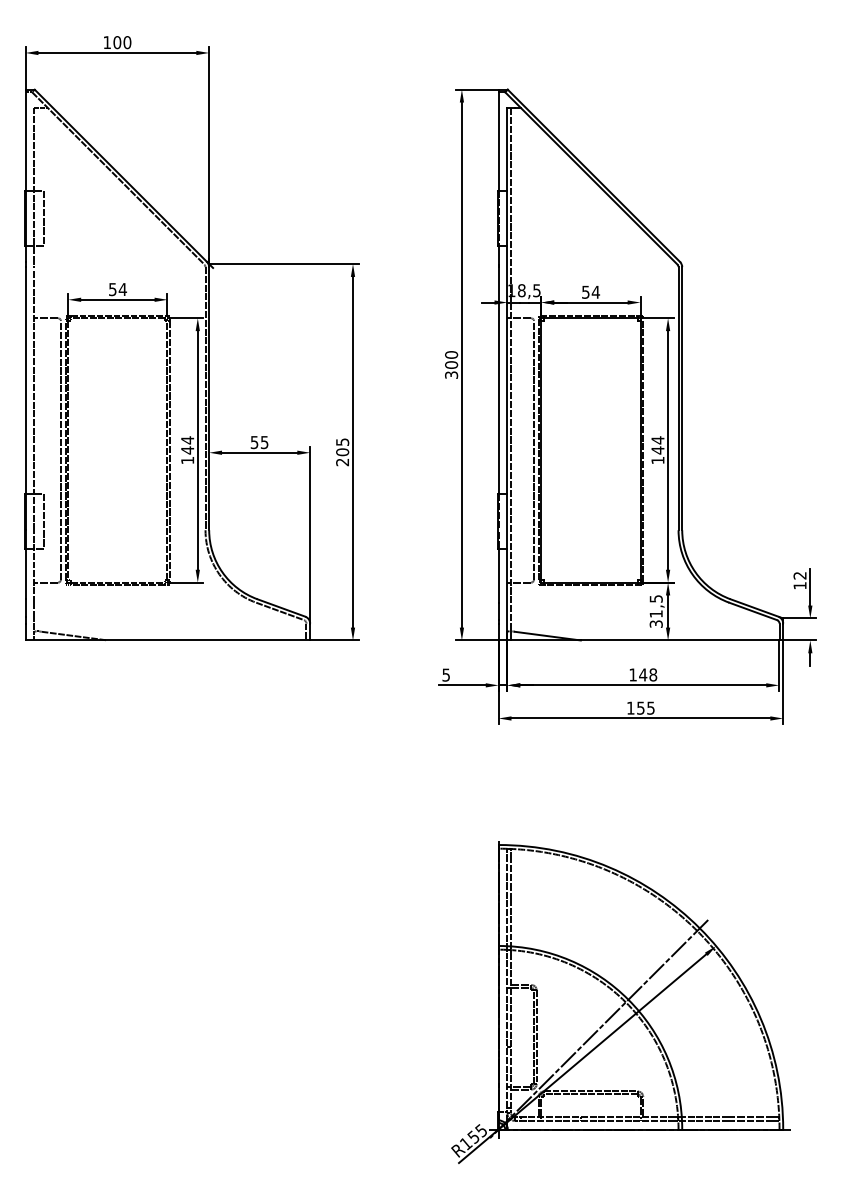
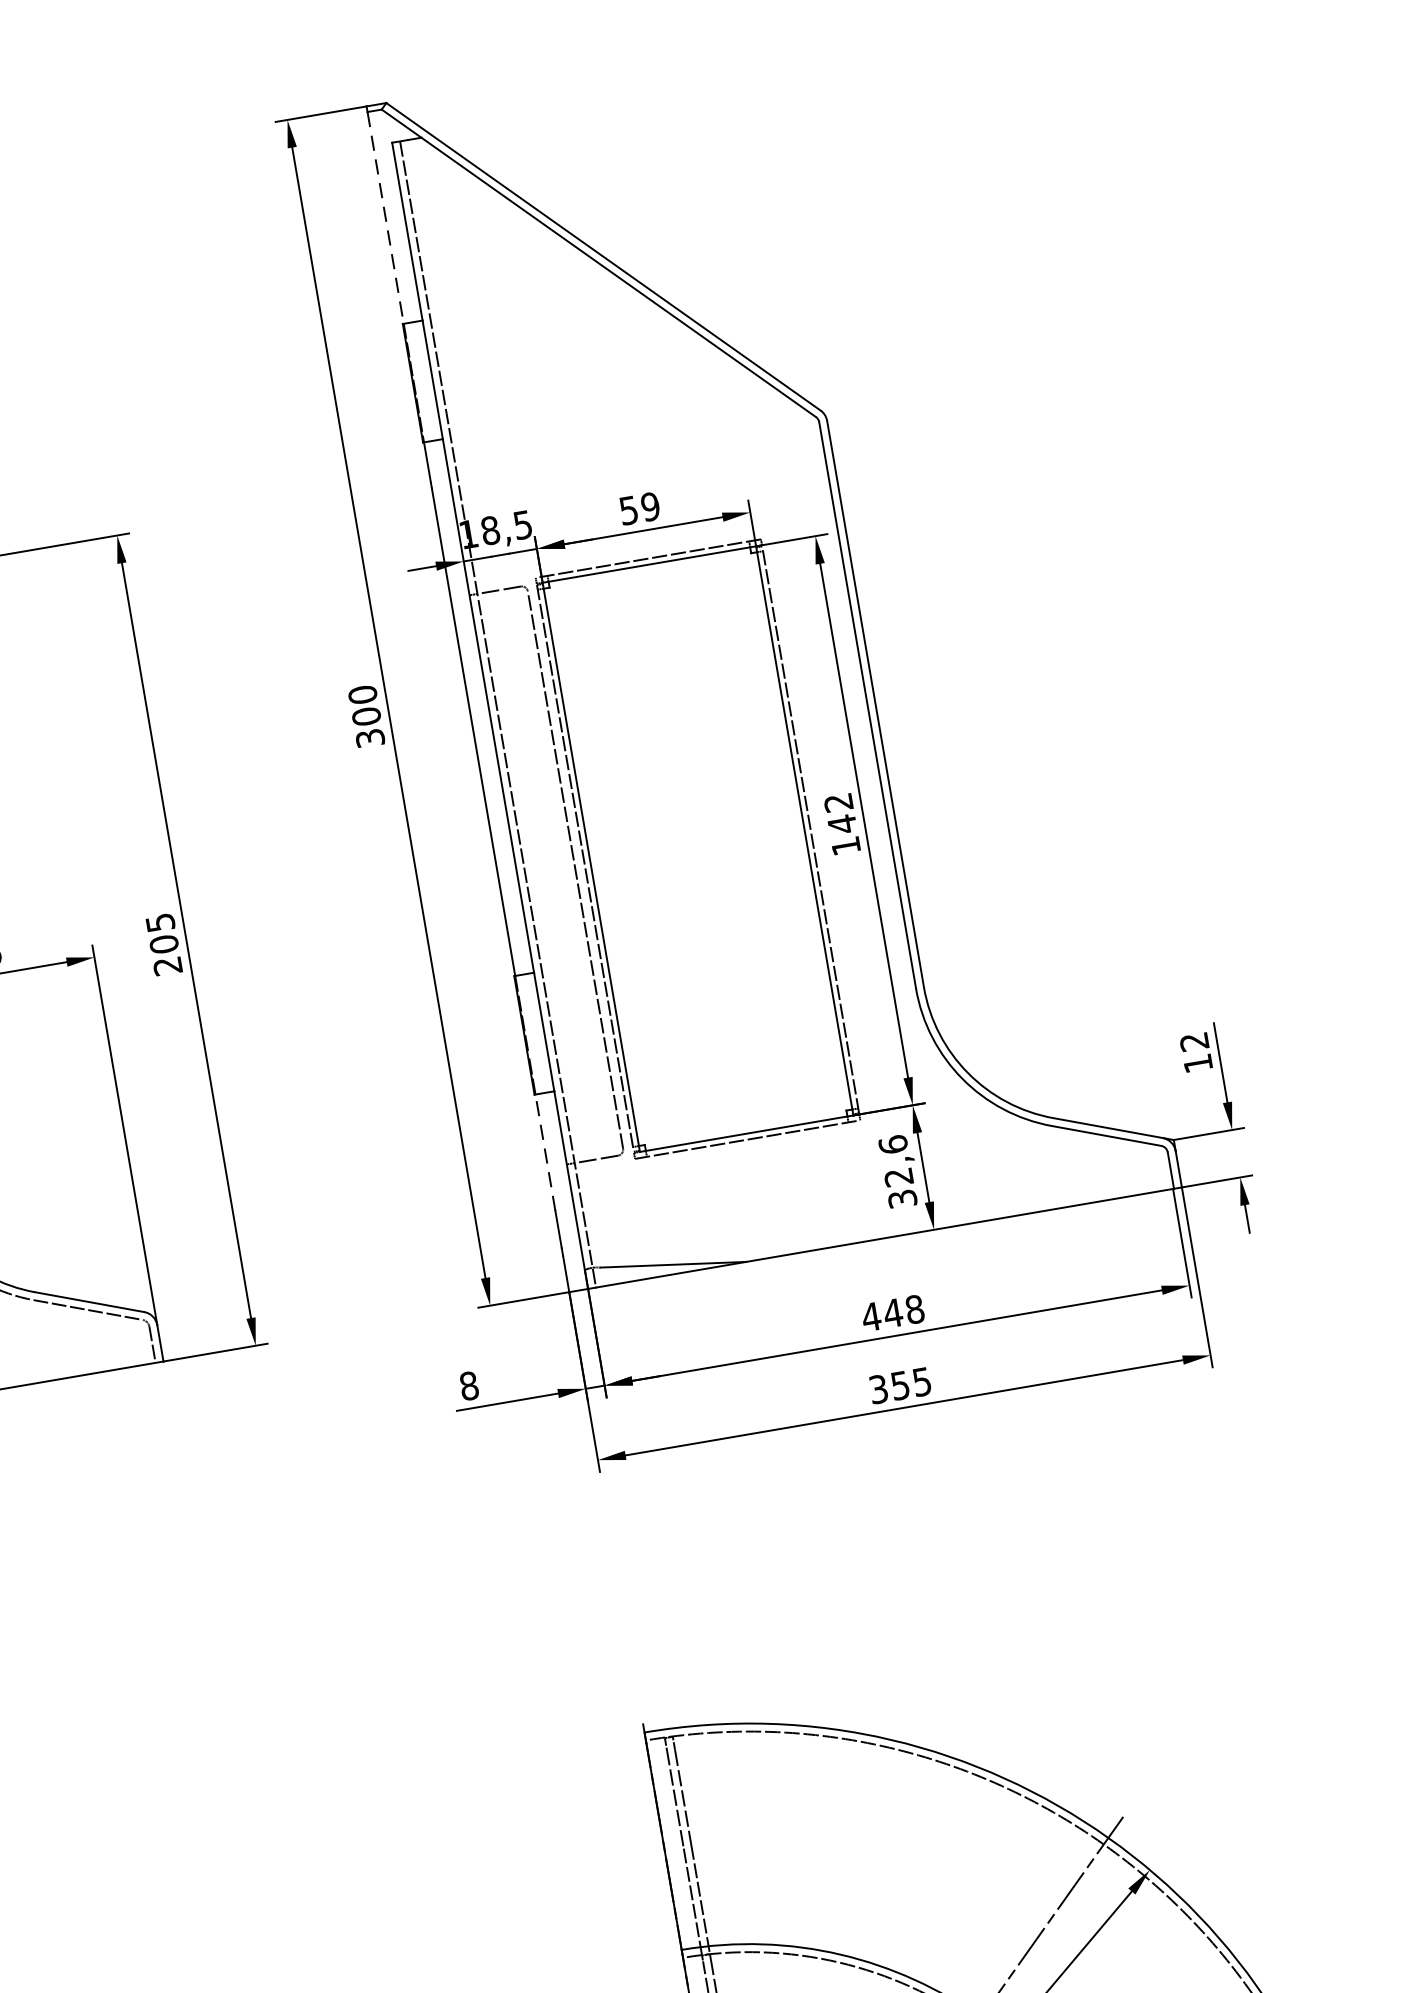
line: (498, 141) -> (385, 218), solid -> dashed
text: (595, 291) -> (649, 505), 54 -> 59
text: (657, 440) -> (837, 803), 144 -> 142
line: (498, 575) -> (545, 1152), solid -> dashed
text: (655, 606) -> (894, 1161), 31,5 -> 32,6
text: (446, 674) -> (469, 1384), 5 -> 8
text: (632, 674) -> (869, 1316), 148 -> 448
text: (630, 707) -> (877, 1387), 155 -> 355

